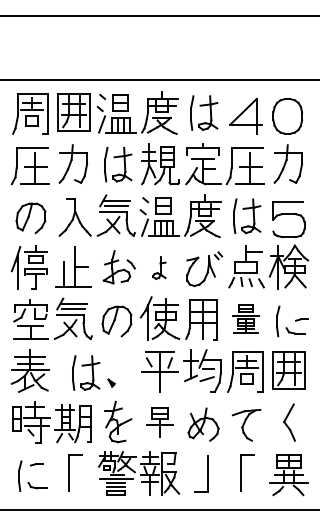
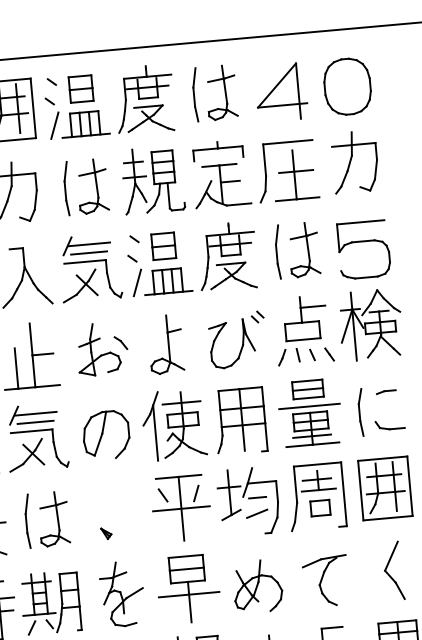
part: (159, 267) -> (165, 343), size x1.67
part: (245, 318) -> (309, 412), size x1.43
part: (301, 319) -> (385, 391), moved
part: (86, 372) -> (47, 518), moved
part: (159, 422) -> (187, 589), size x1.43

